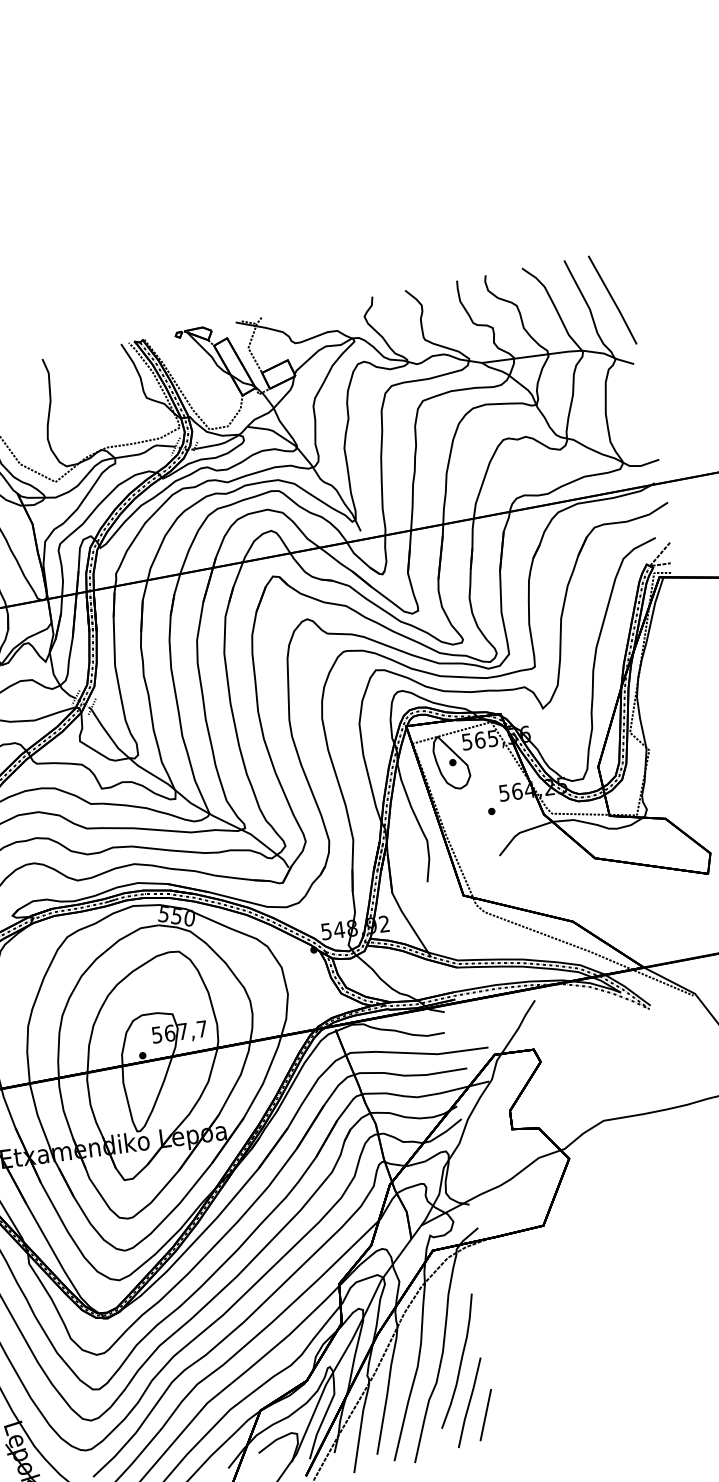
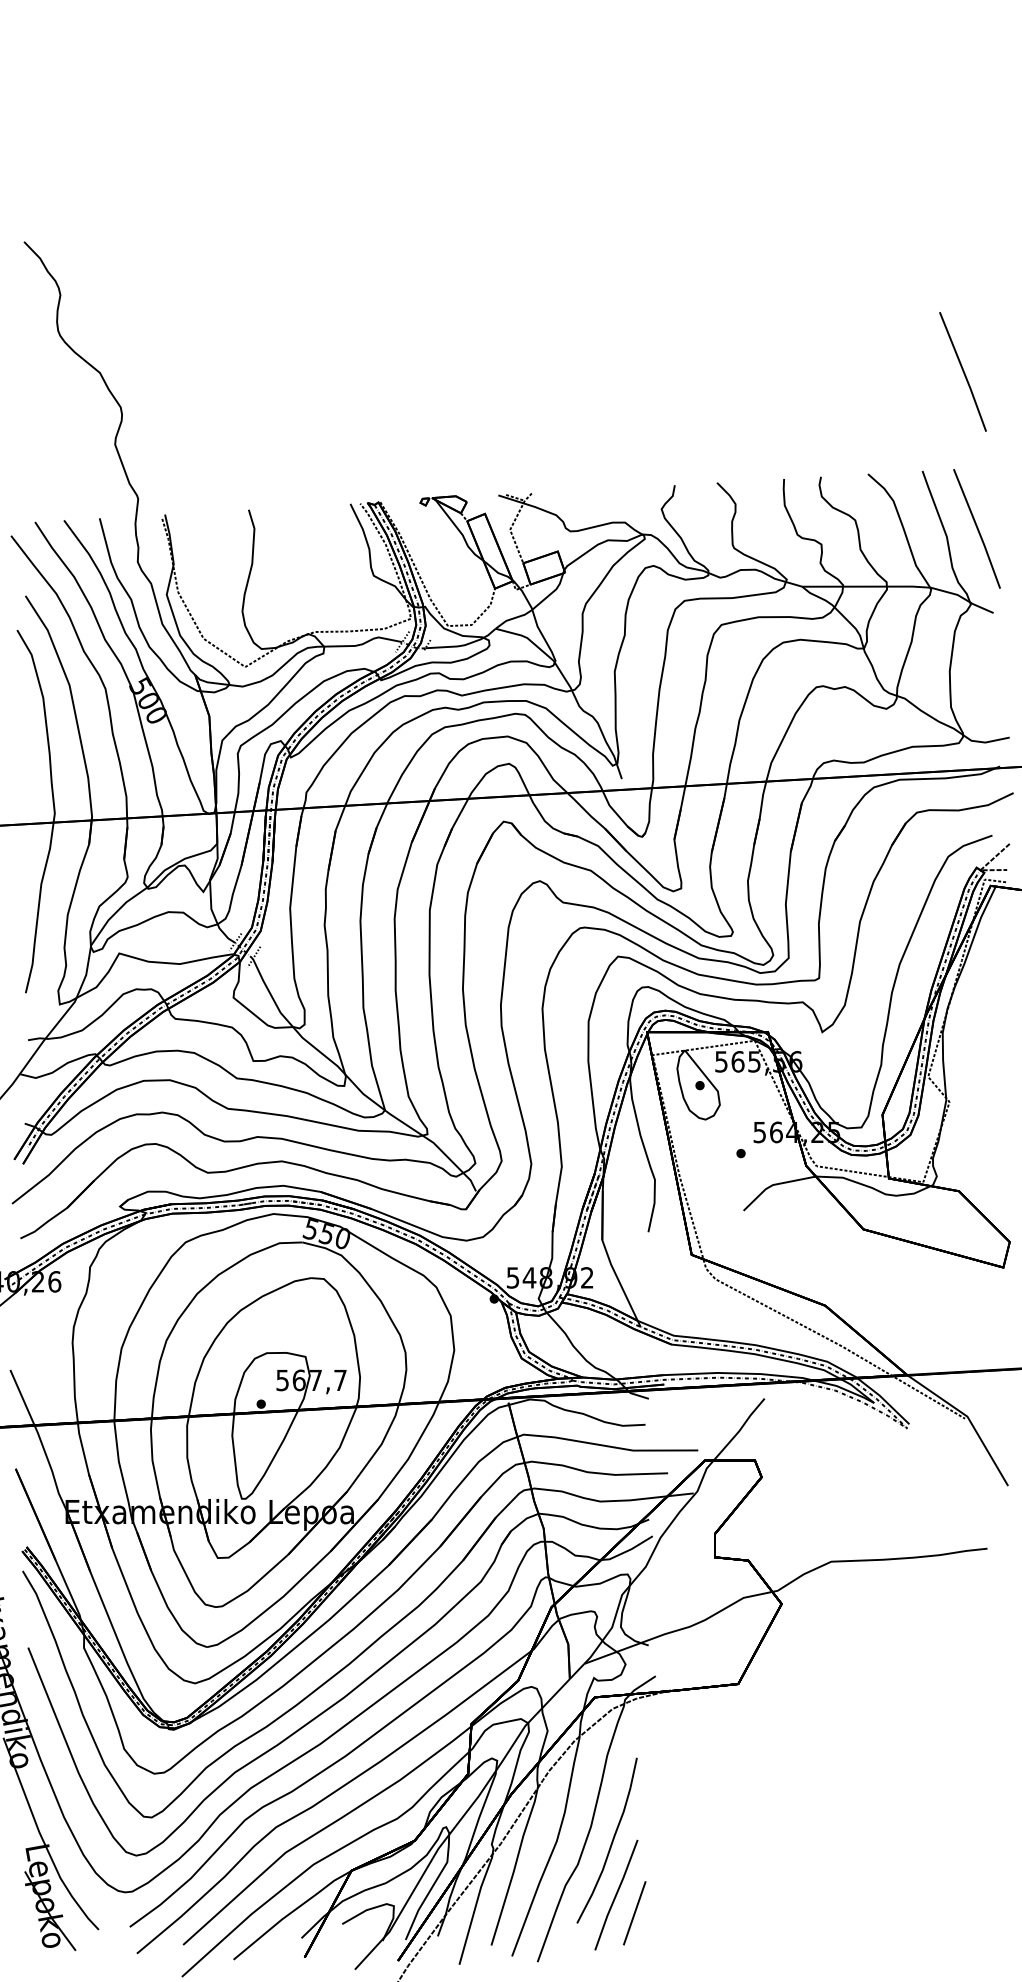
line: (585, 178) -> (962, 371), added

